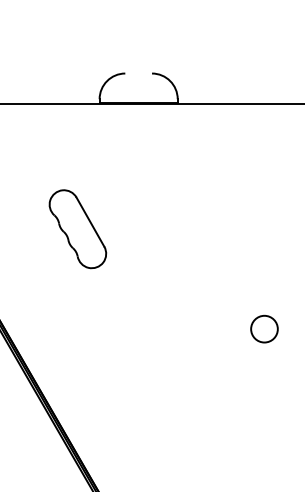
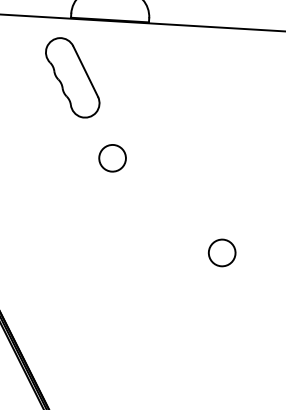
part: (77, 229) -> (72, 78), moved
circle: (149, 240) -> (112, 157), added

